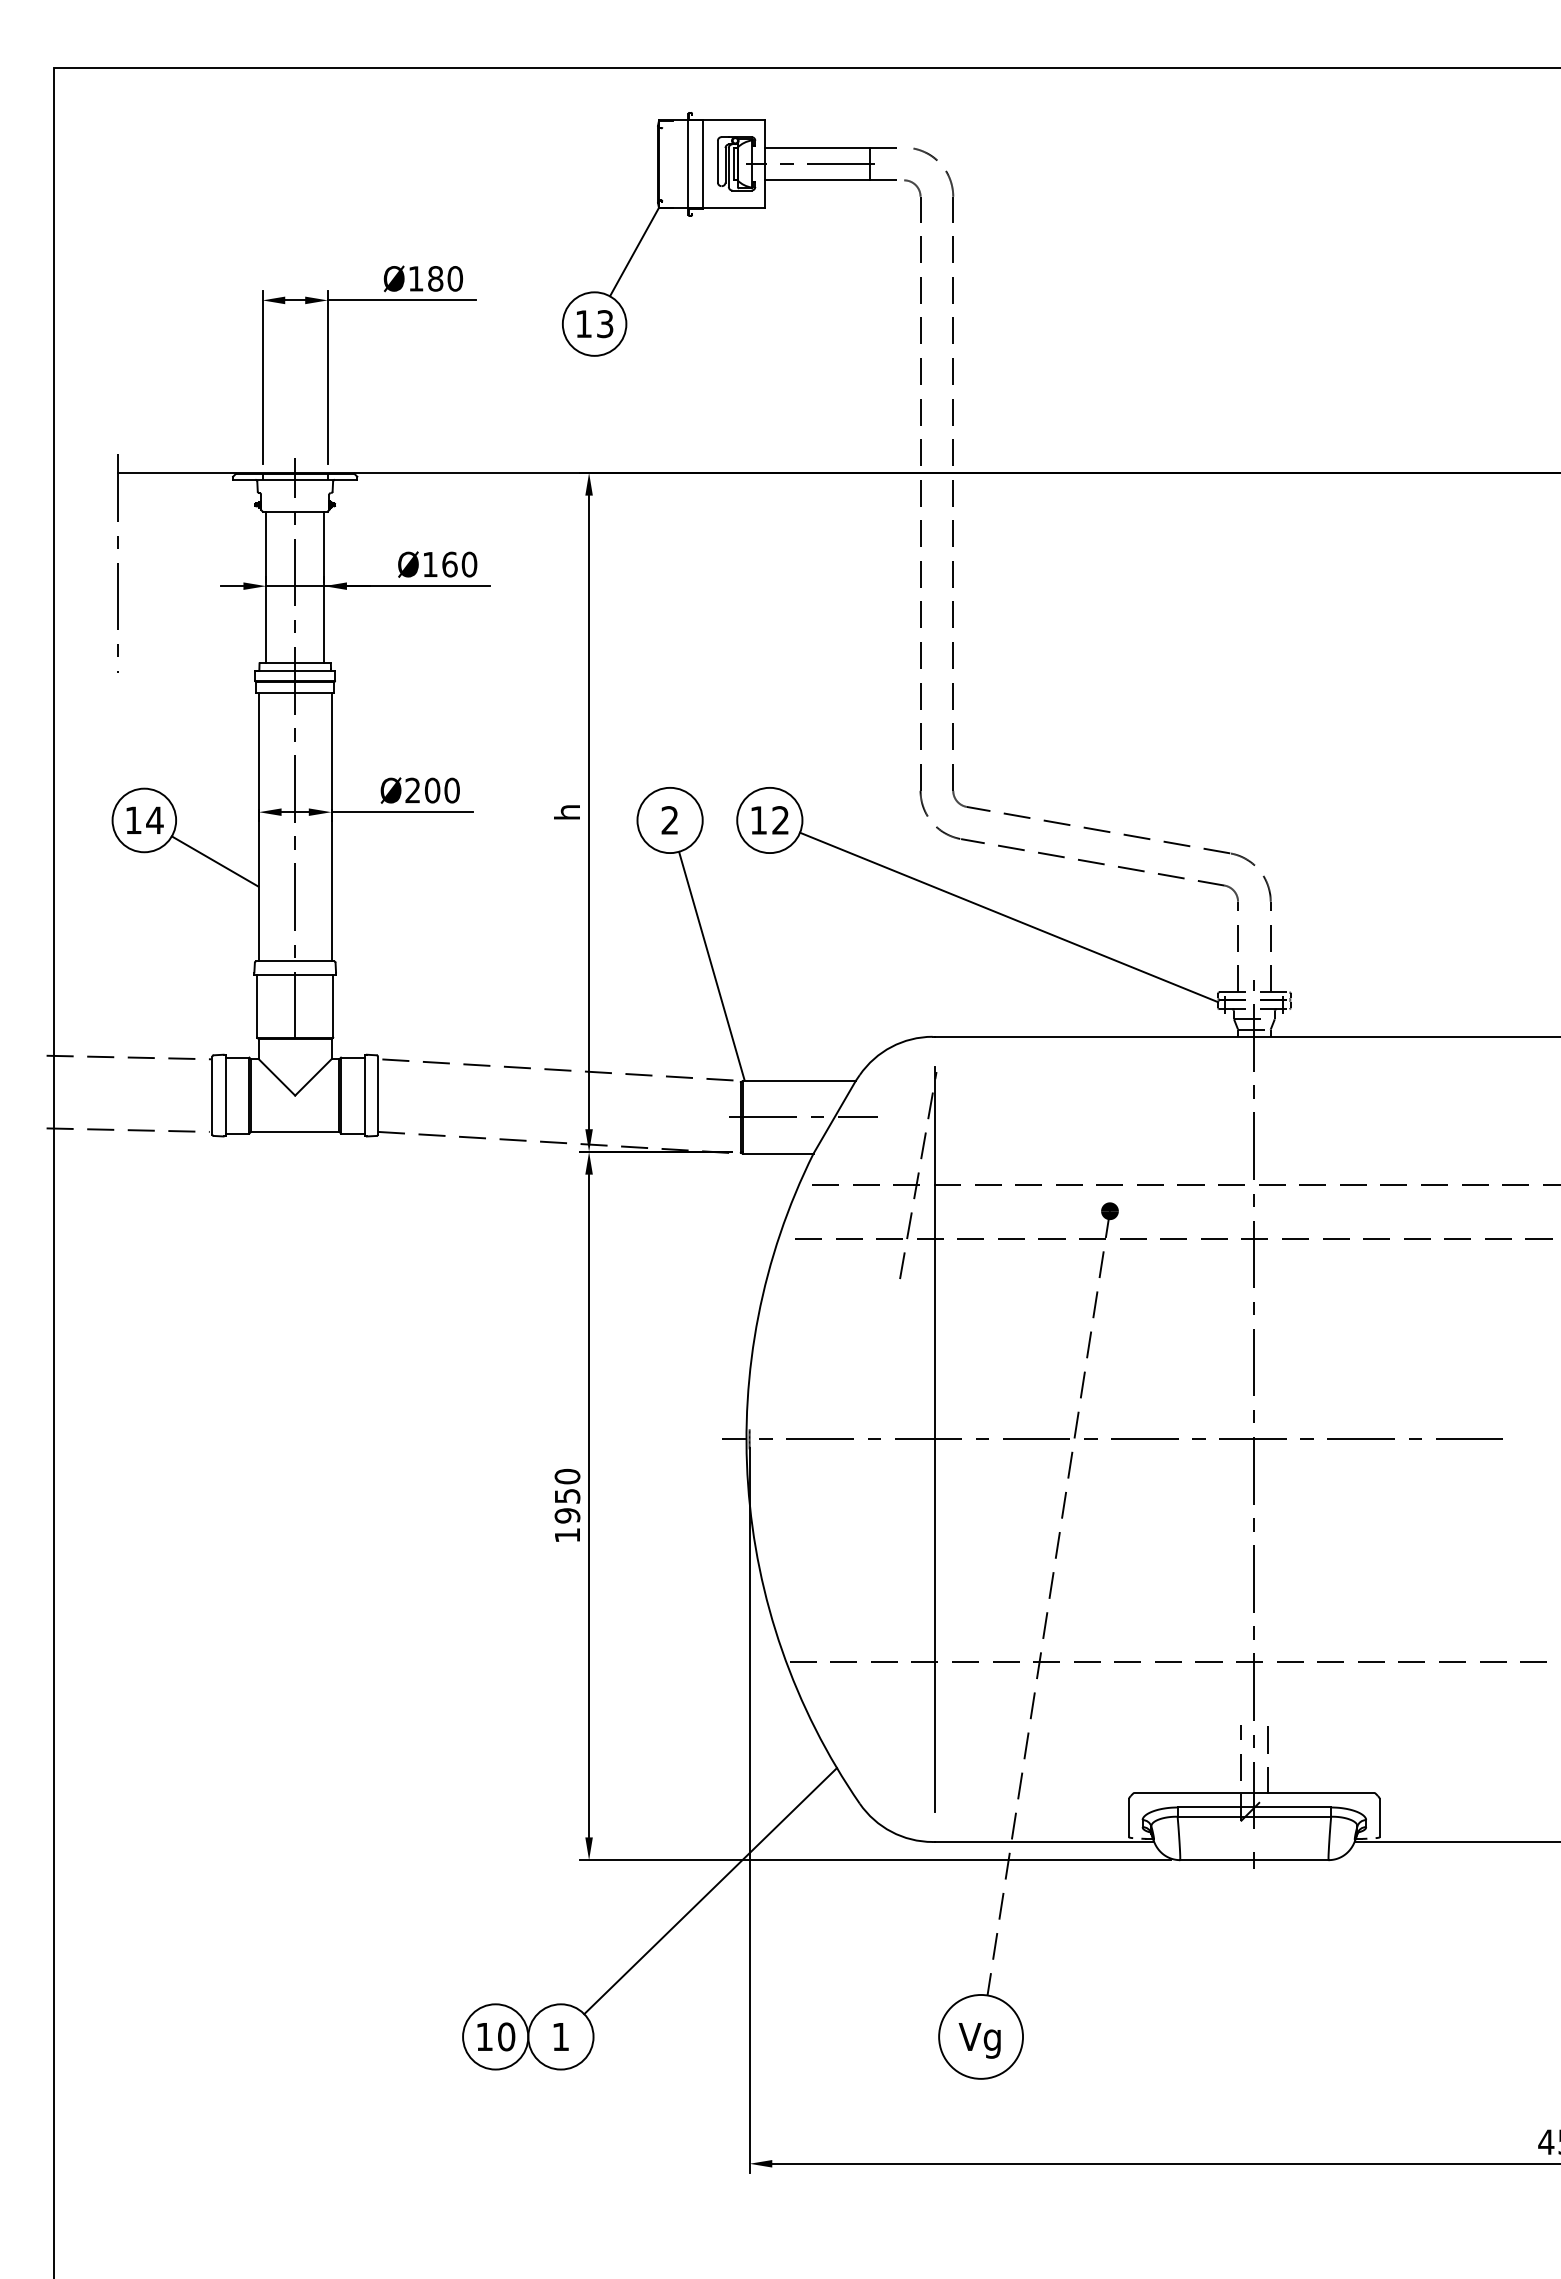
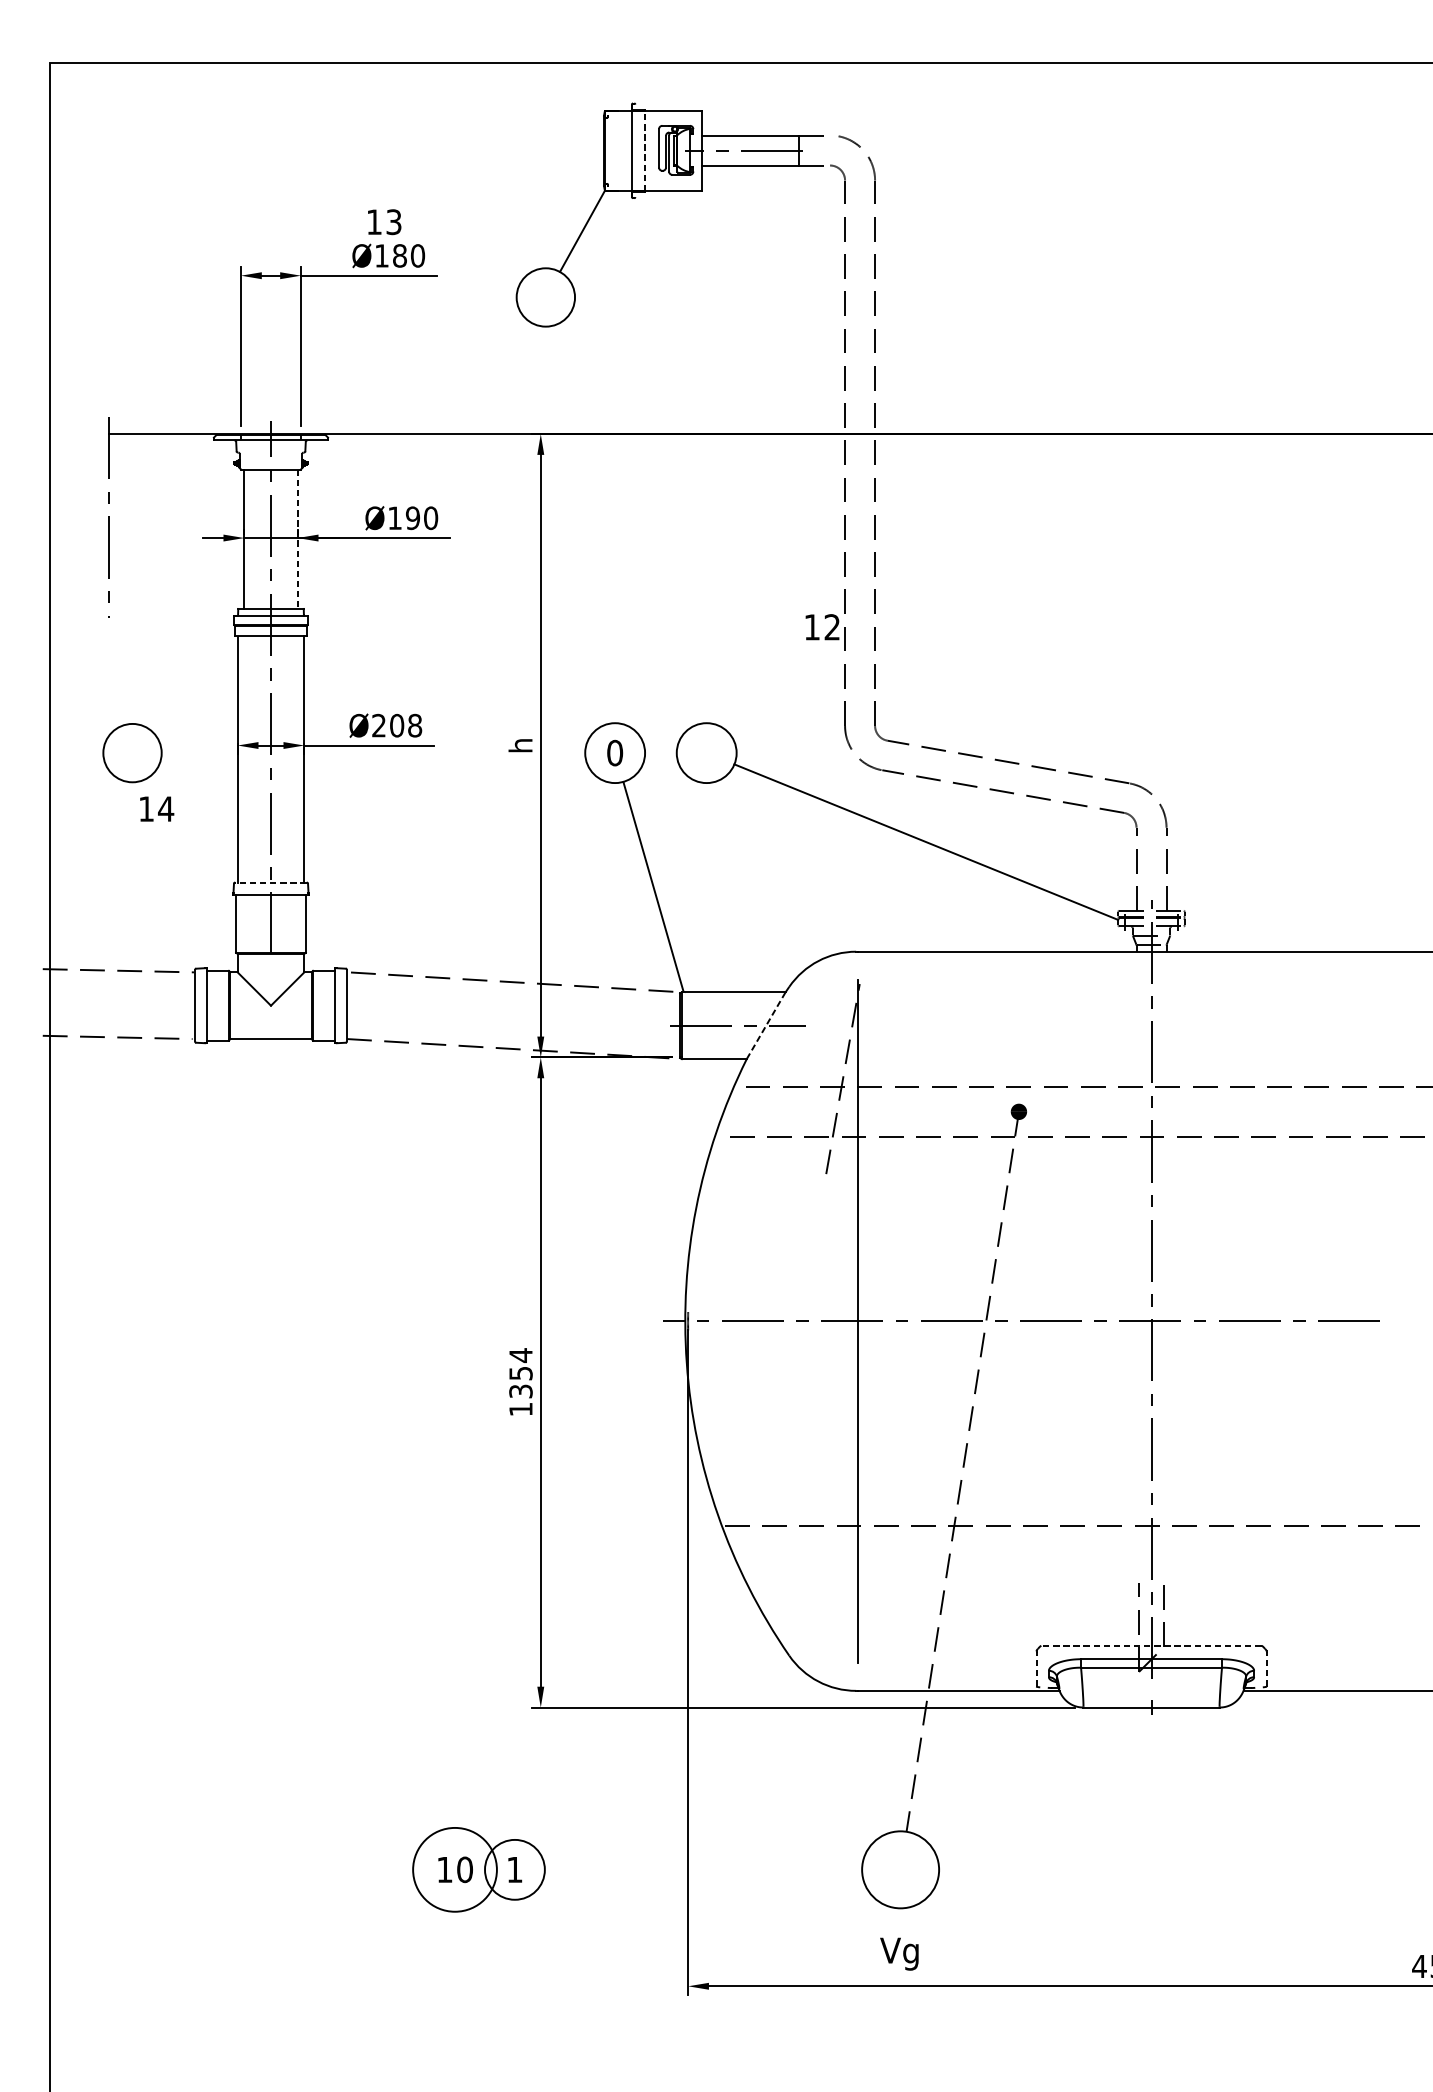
line: (703, 164) -> (645, 150), solid -> dashed
text: (595, 324) -> (385, 222), moved
text: (449, 564) -> (412, 518), Ø160 -> Ø190
line: (324, 587) -> (297, 539), solid -> dashed
text: (451, 790) -> (414, 725), Ø200 -> Ø208
text: (144, 819) -> (156, 808), moved
text: (669, 820) -> (614, 753), 2 -> 0
text: (769, 820) -> (822, 627), moved
line: (214, 861) -> (196, 790), removed
line: (295, 961) -> (271, 882), solid -> dashed
line: (834, 1117) -> (766, 1025), solid -> dashed
text: (567, 1495) -> (520, 1372), 1950 -> 1354
line: (1254, 1792) -> (1151, 1645), solid -> dashed
line: (1129, 1818) -> (1036, 1669), solid -> dashed
line: (1379, 1818) -> (1266, 1669), solid -> dashed
line: (710, 1891) -> (652, 1736), removed
circle: (495, 2036) -> (454, 1869), size x1.4
text: (979, 2040) -> (899, 1953), moved

